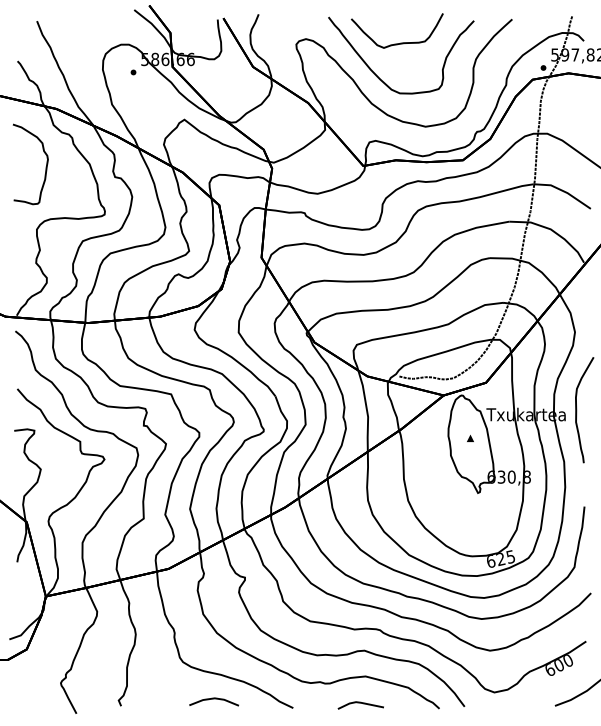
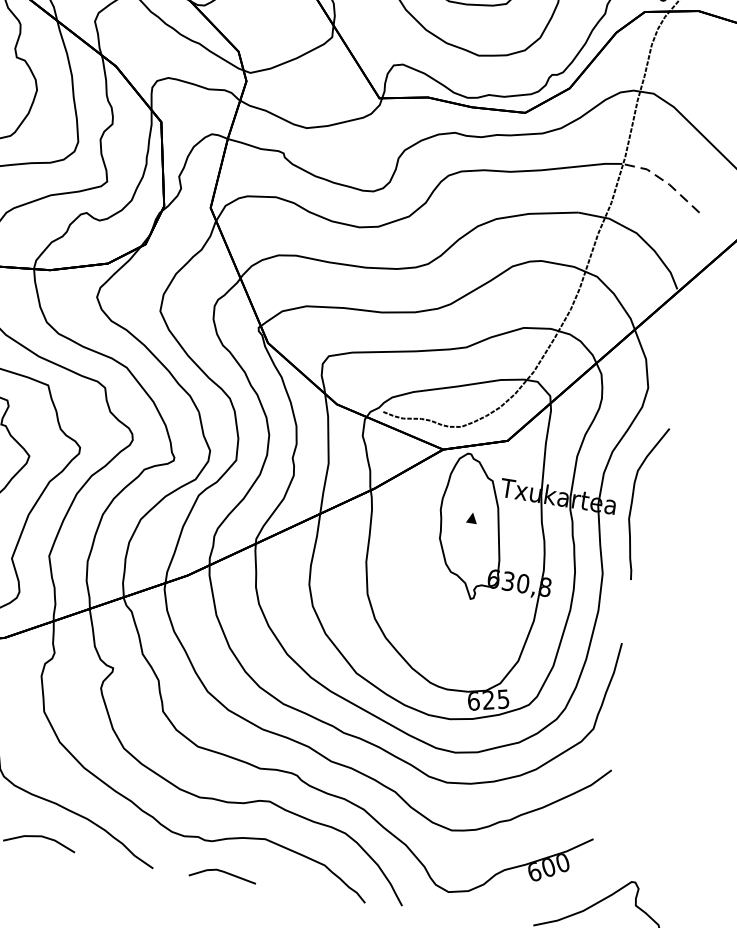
line: (564, 191) -> (665, 181), solid -> dashed
line: (360, 703) -> (222, 872), moved

